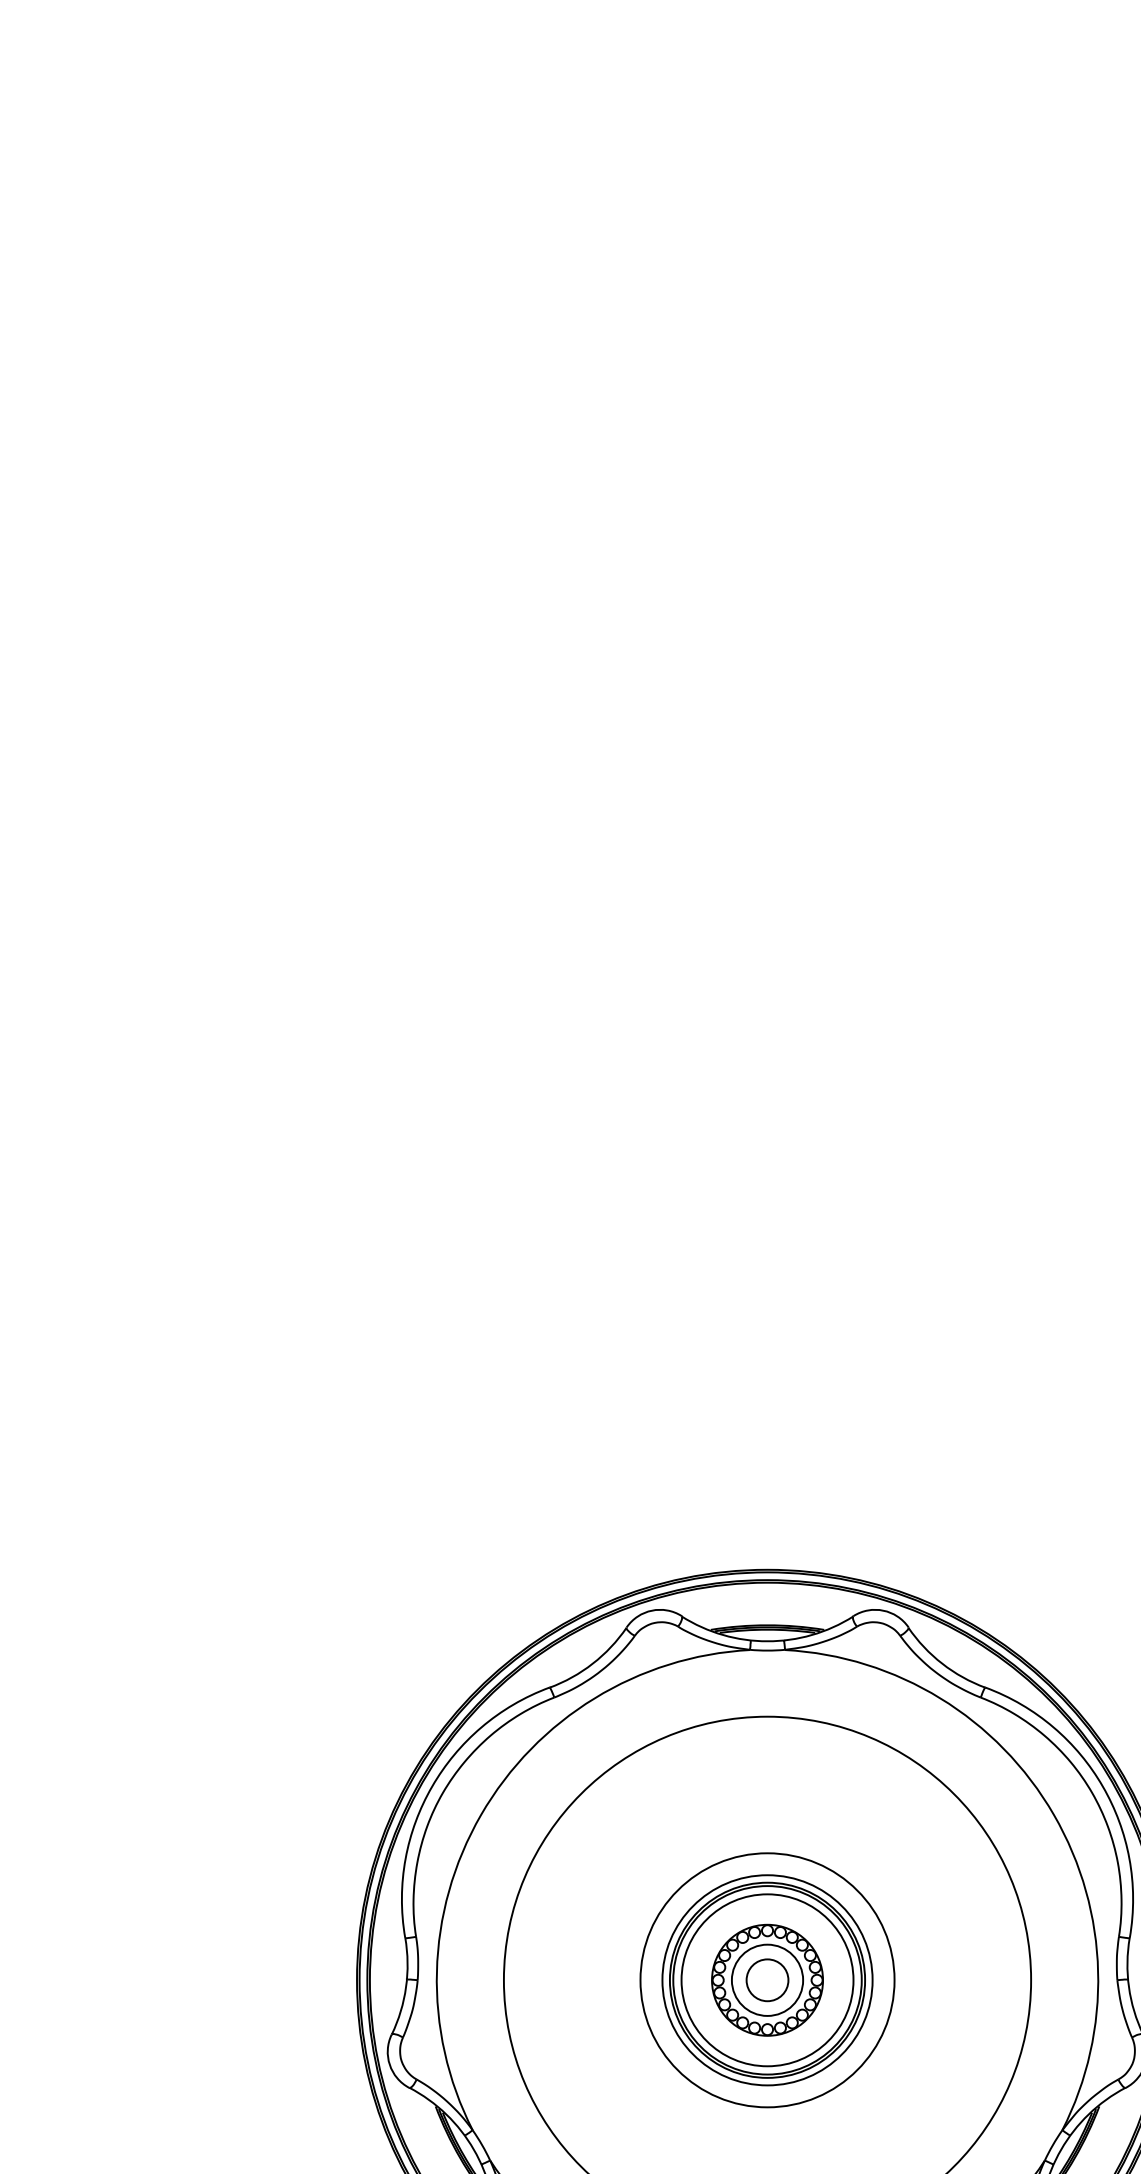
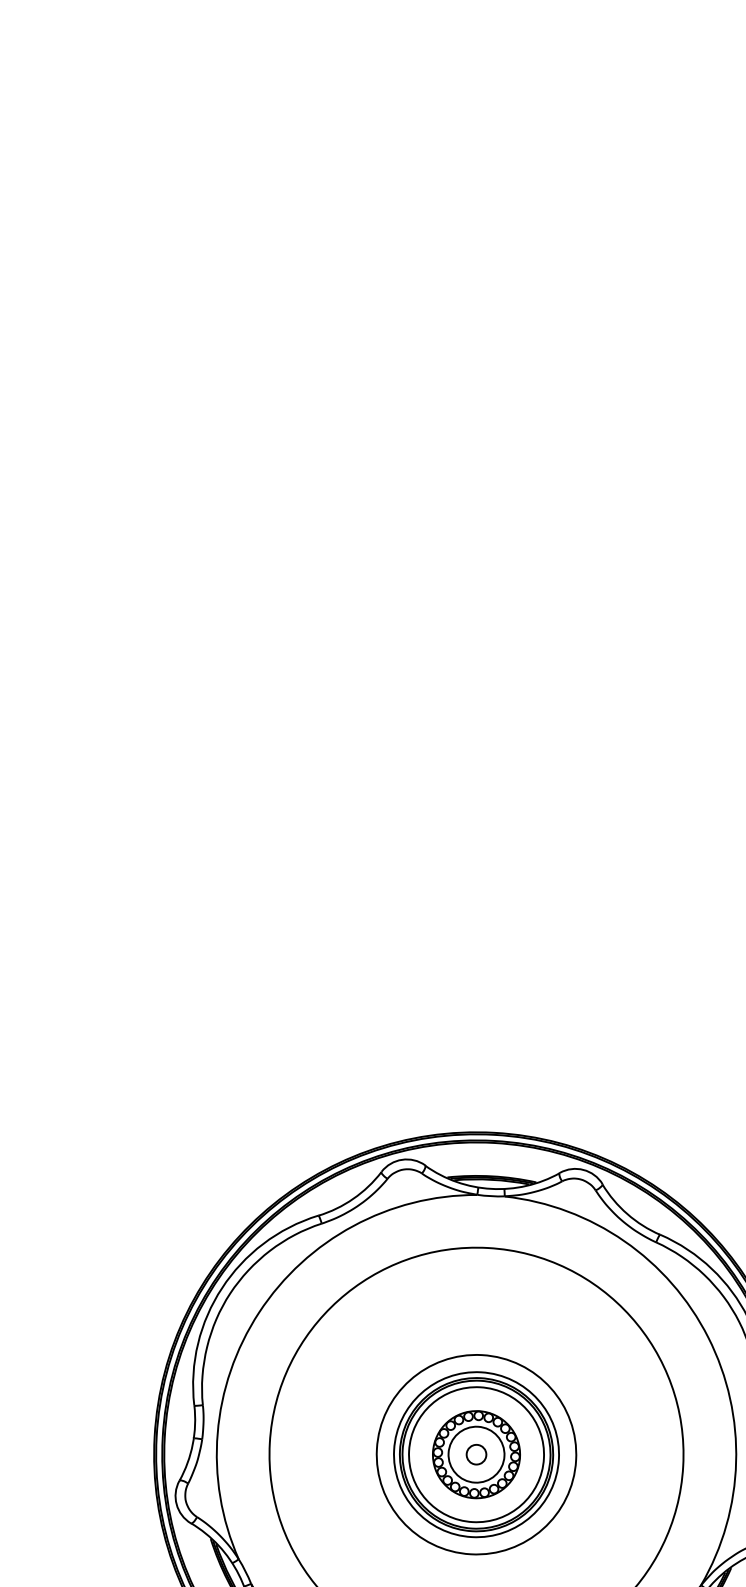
circle: (767, 1980) -> (476, 1454), size x0.6

